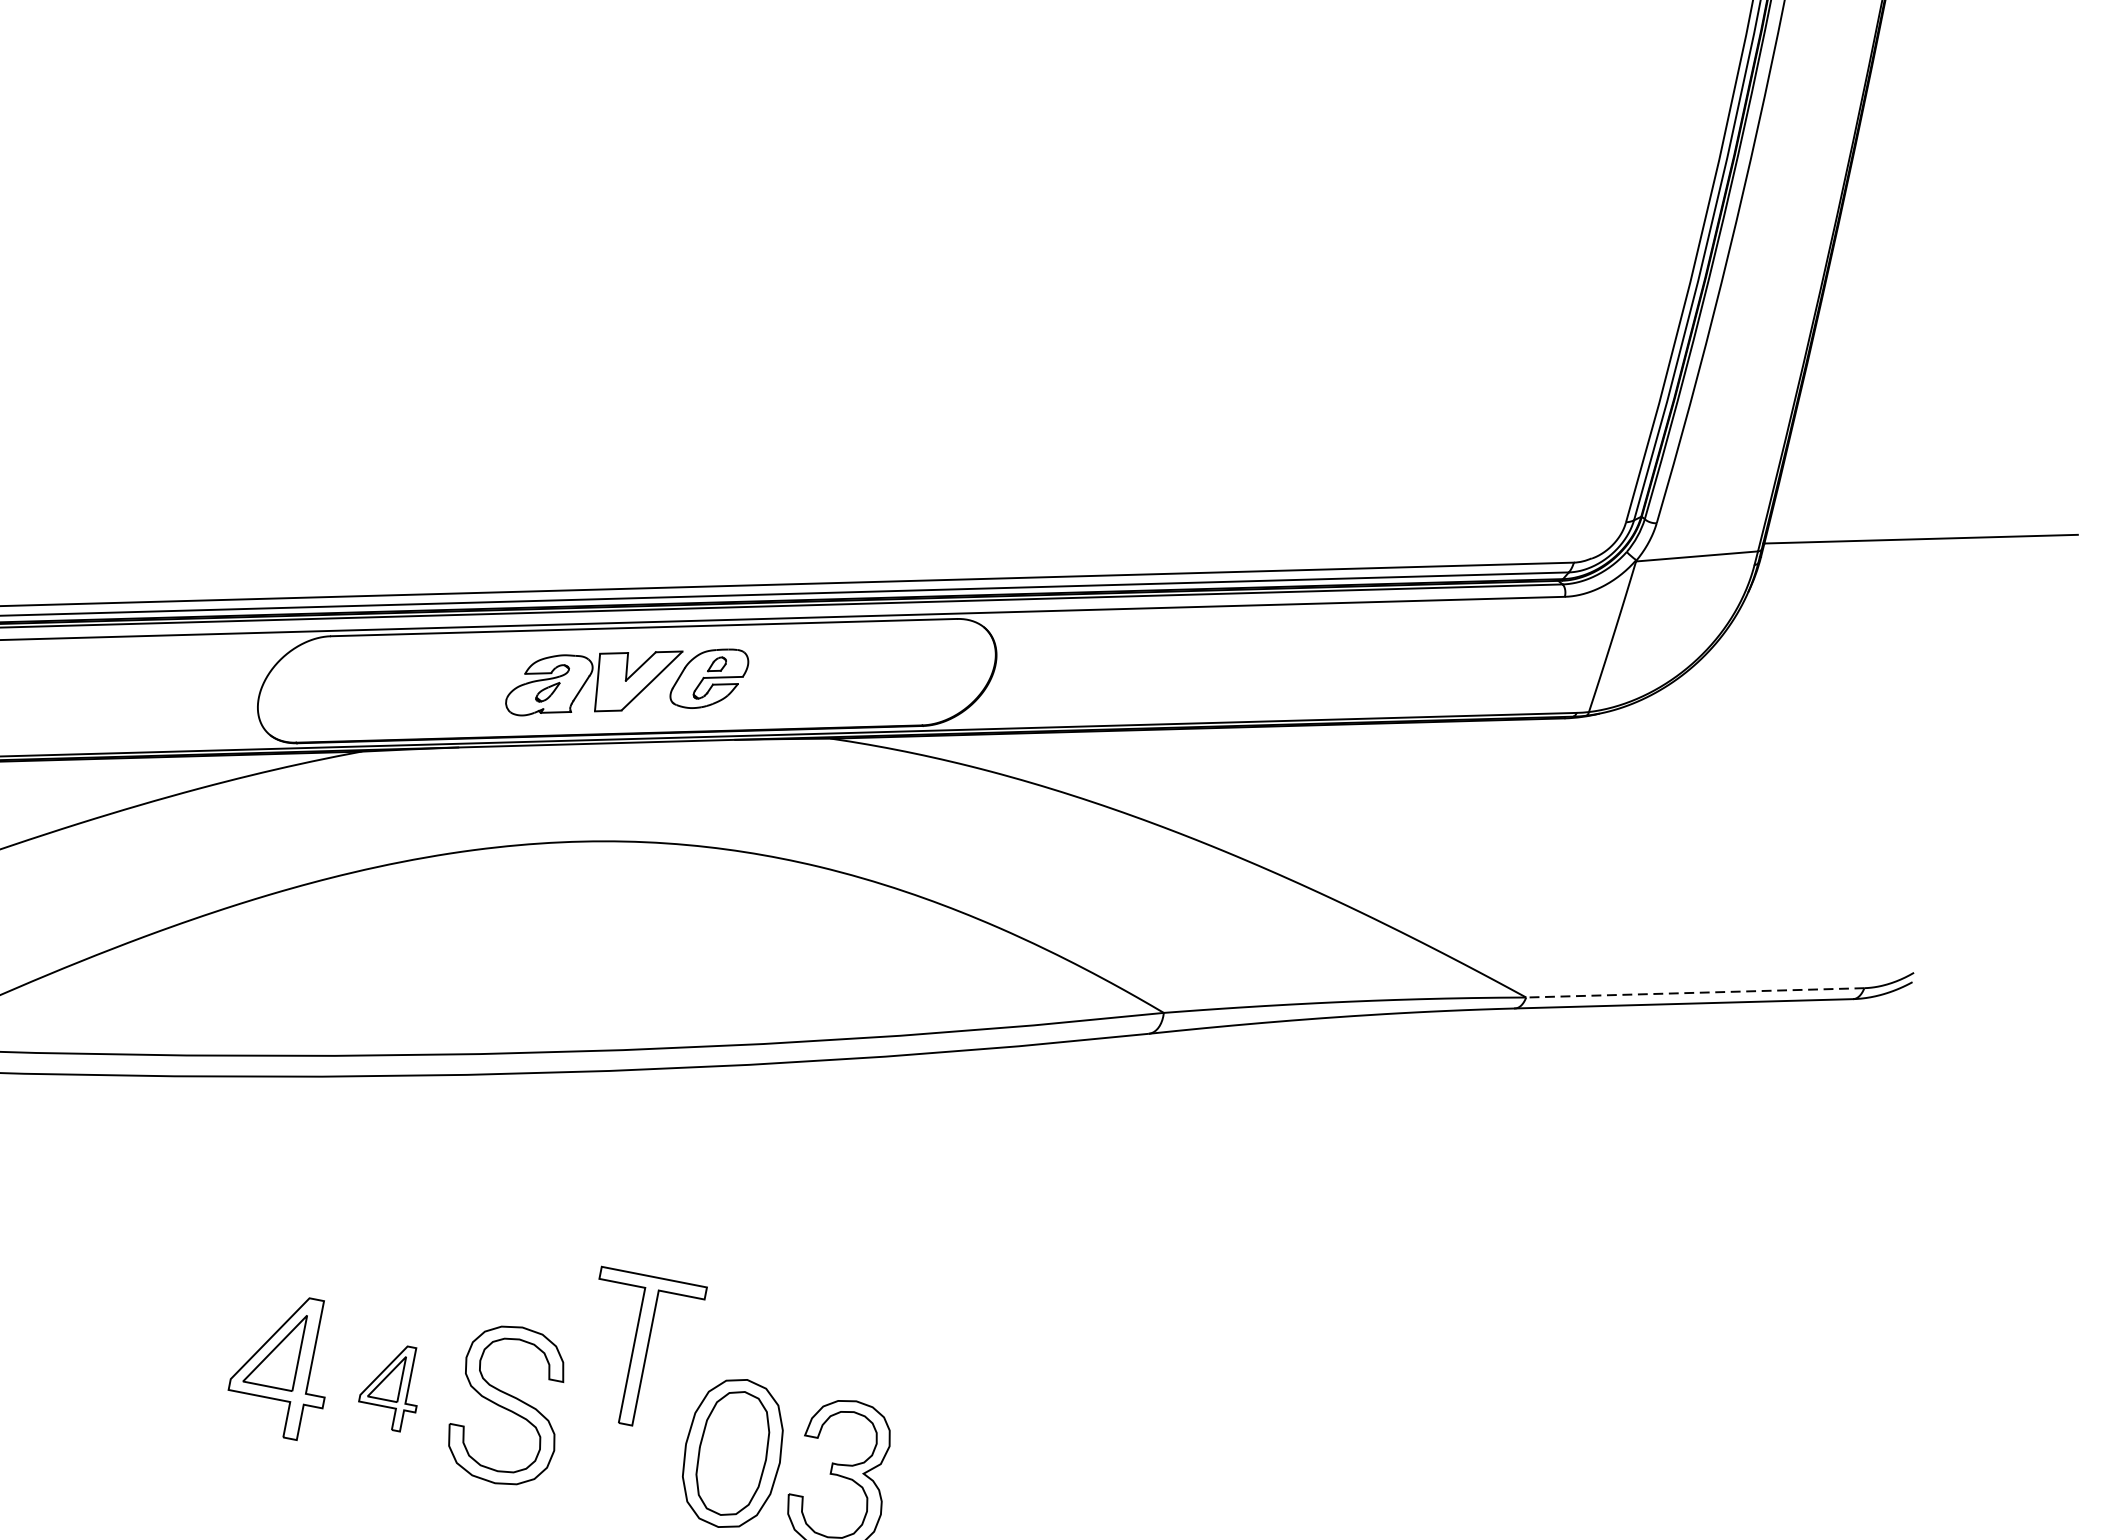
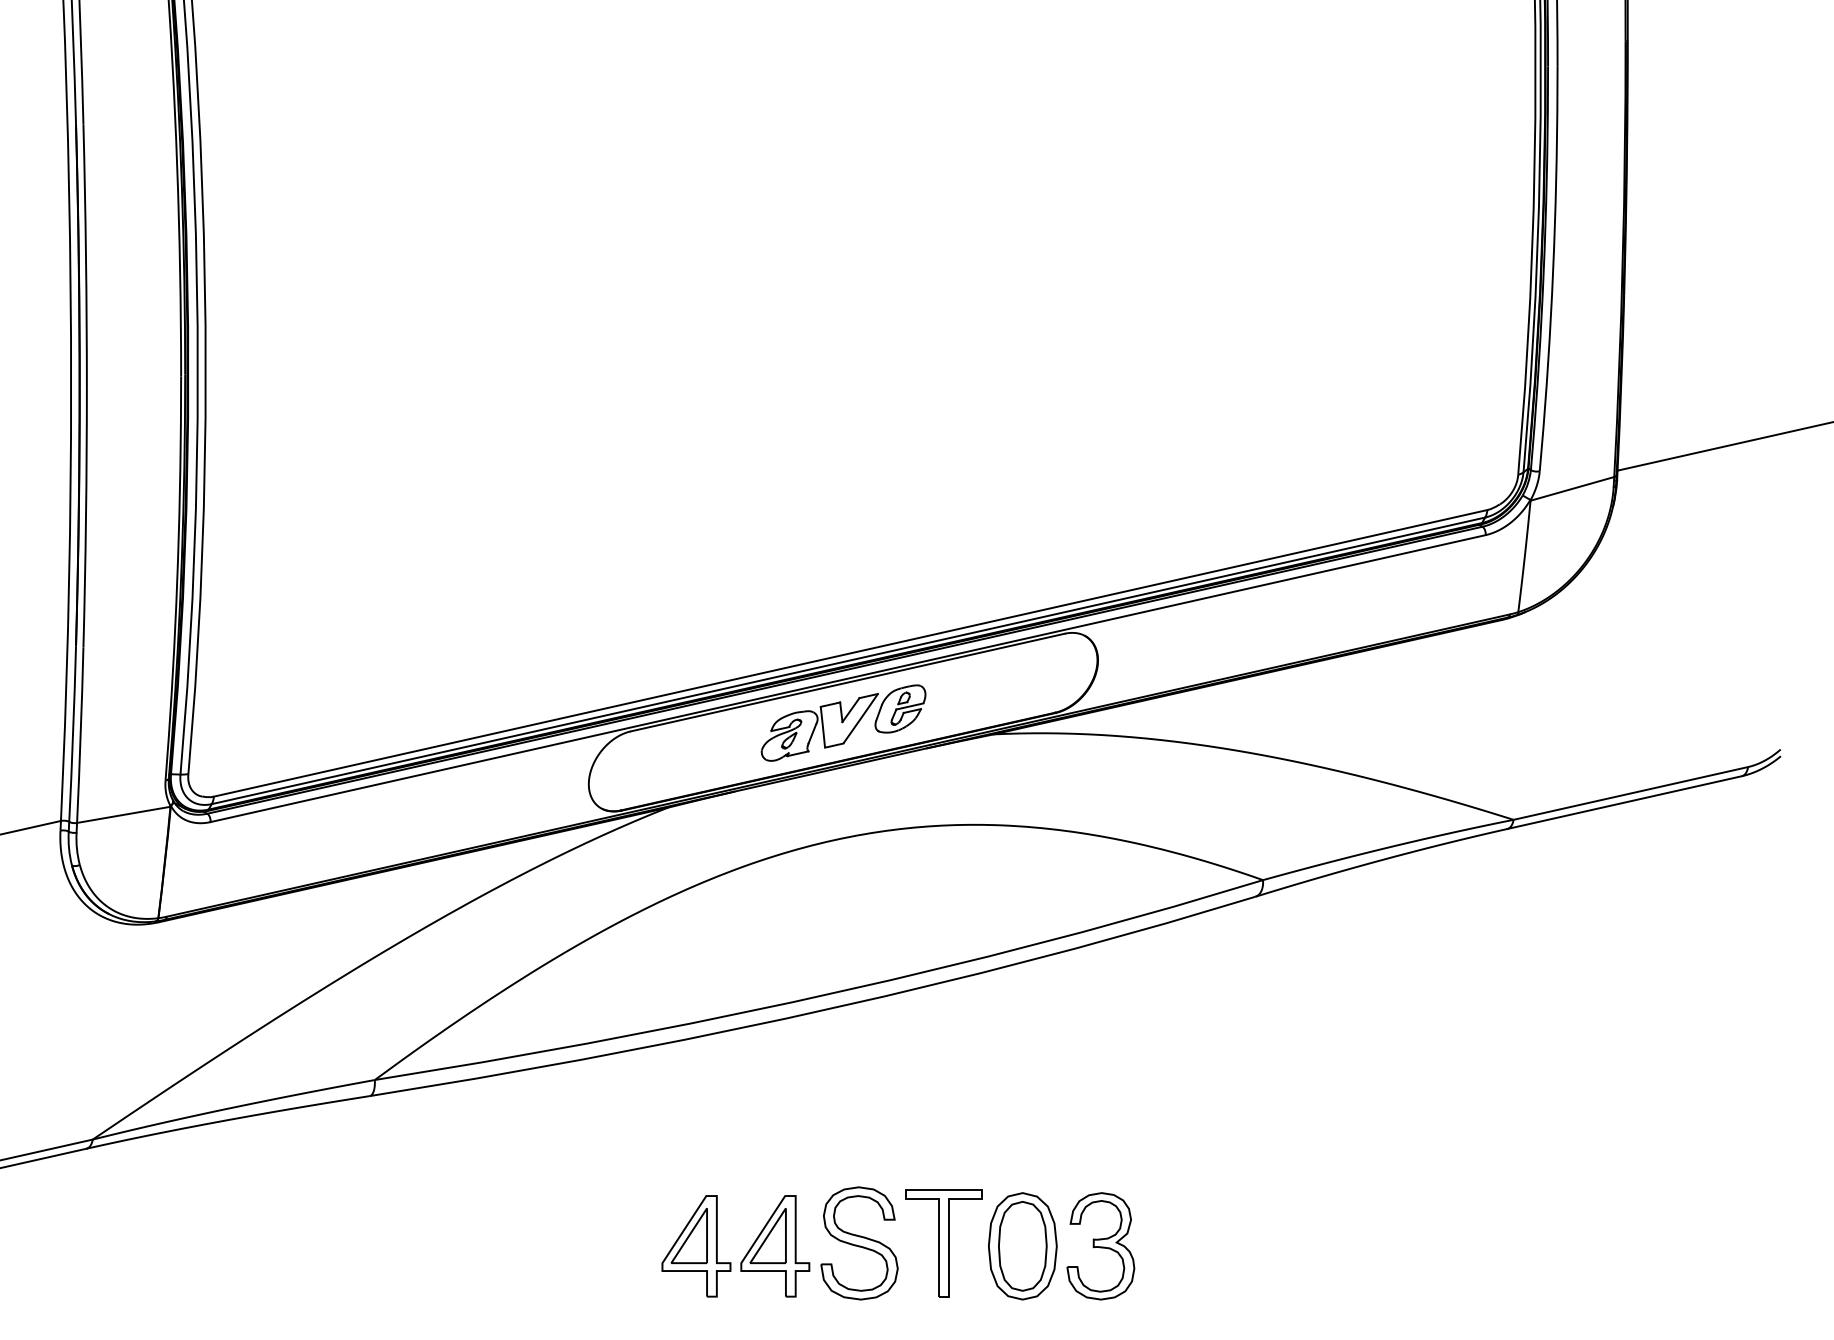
line: (1694, 992) -> (1630, 793), dashed -> solid
part: (639, 1350) -> (943, 1243), moved
part: (391, 1386) -> (775, 1246), size x1.67

